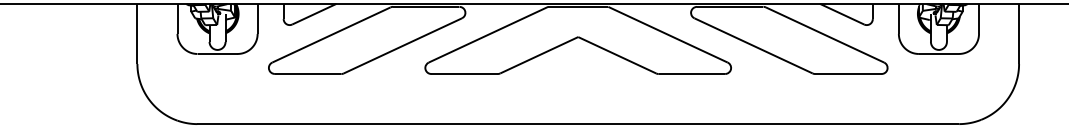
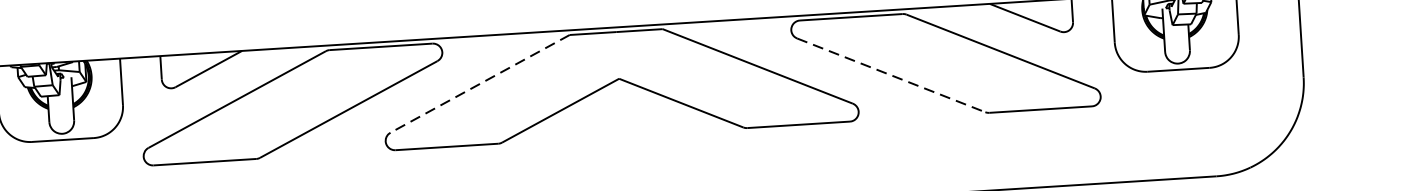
line: (488, 34) -> (480, 83), solid -> dashed
line: (754, 46) -> (892, 76), solid -> dashed

